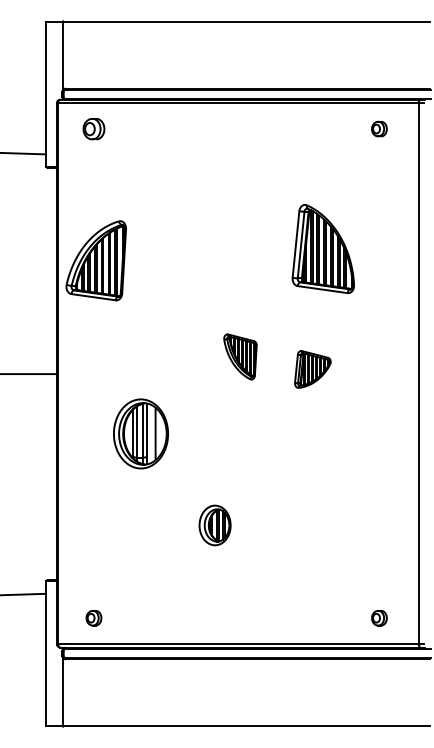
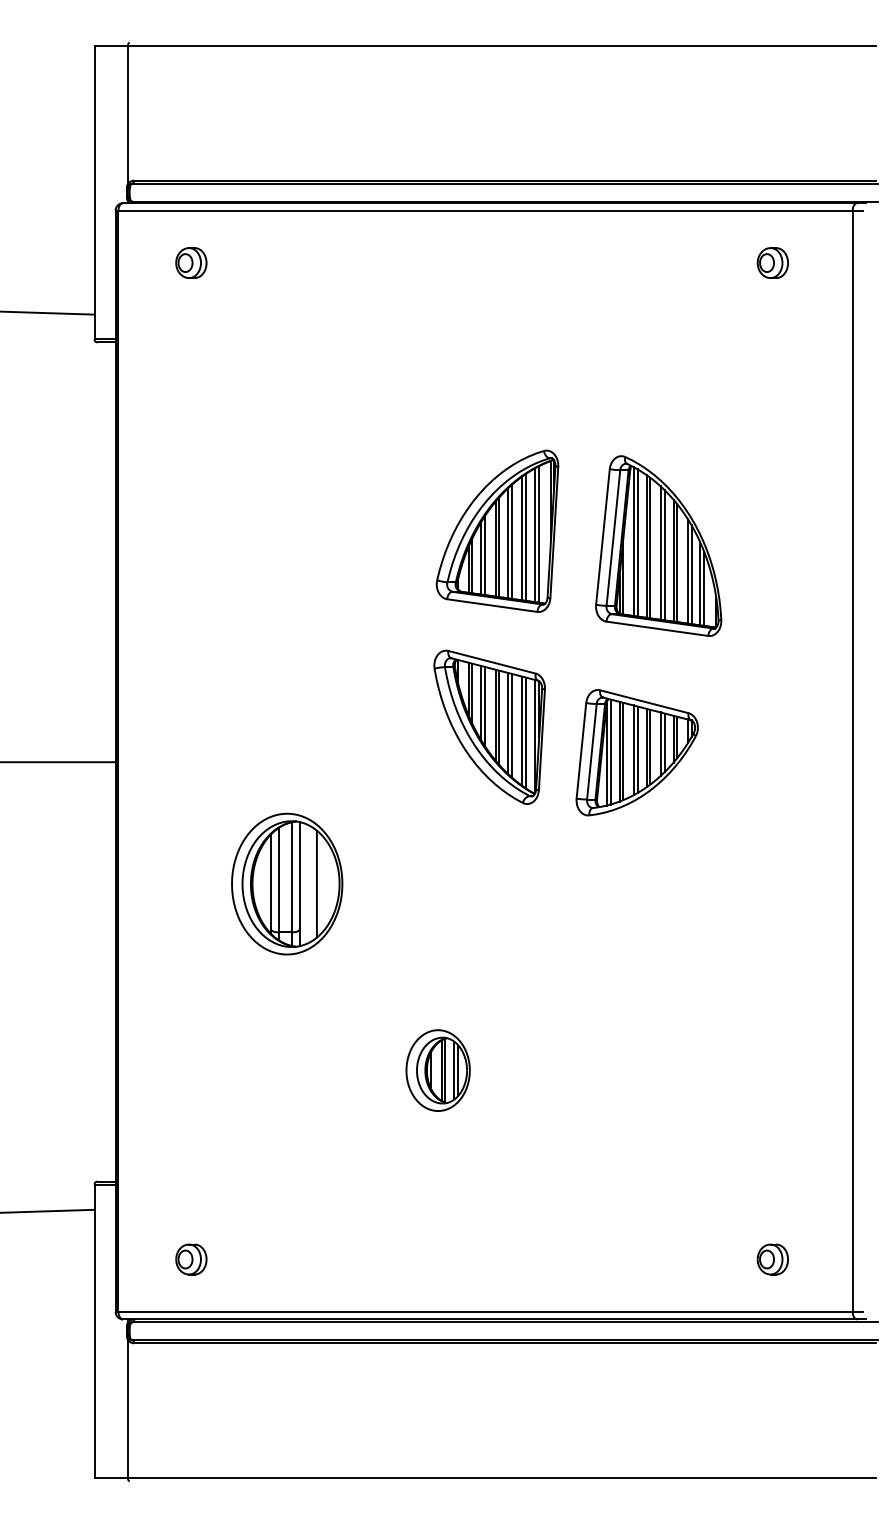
part: (93, 128) -> (190, 261), size x0.71
part: (322, 249) -> (656, 547), moved
part: (95, 260) -> (495, 530), moved
part: (240, 356) -> (489, 726), size x1.67
part: (312, 369) -> (636, 752), size x1.67

